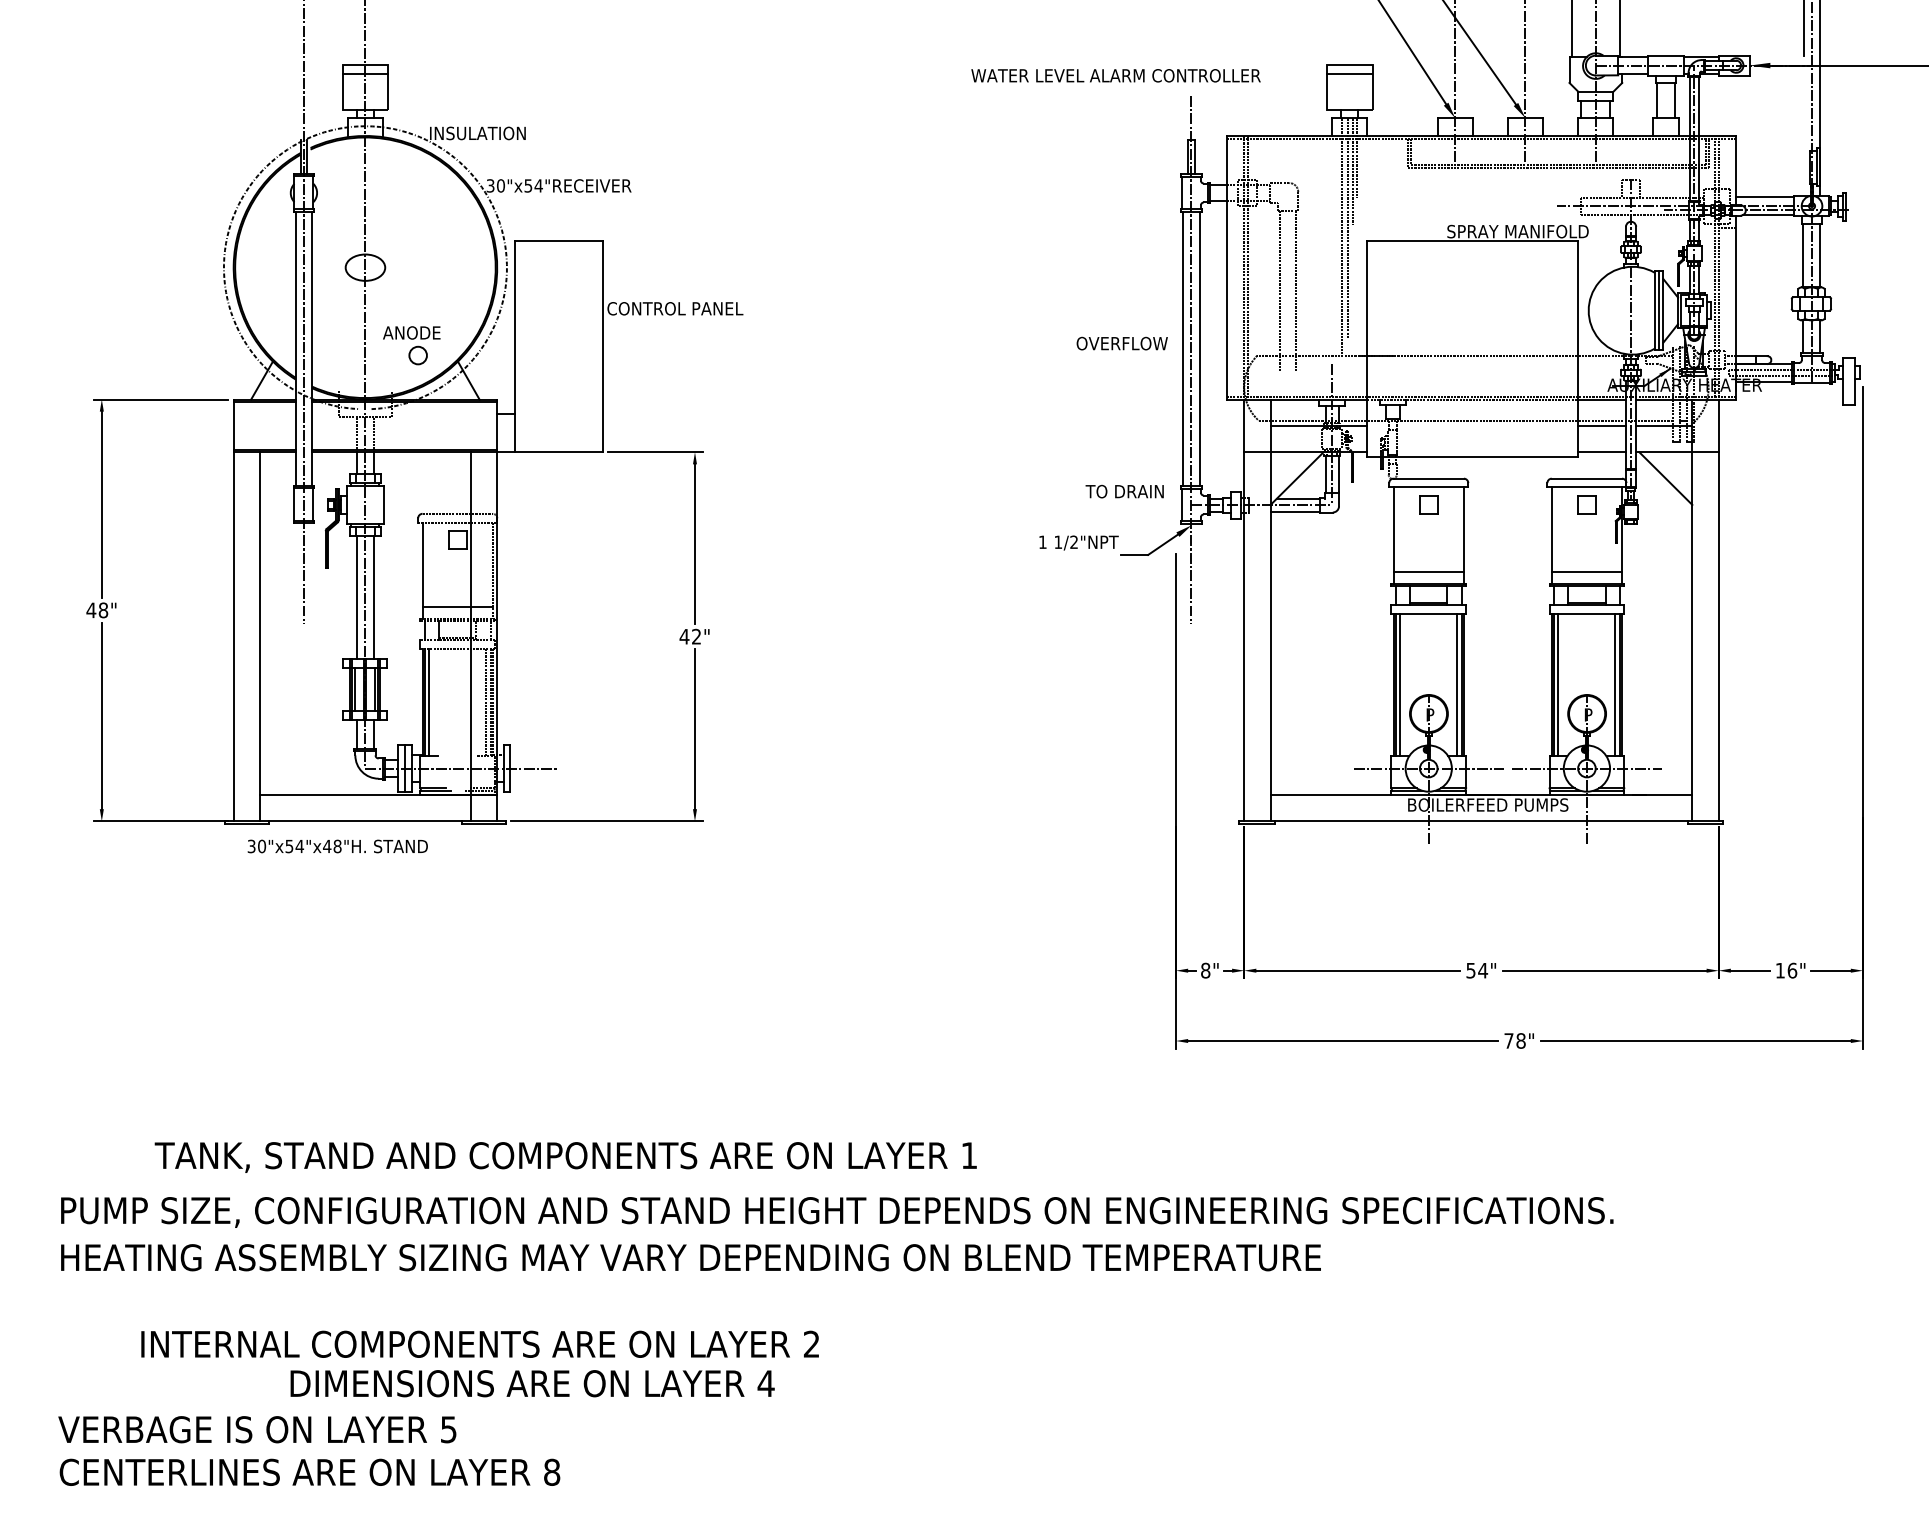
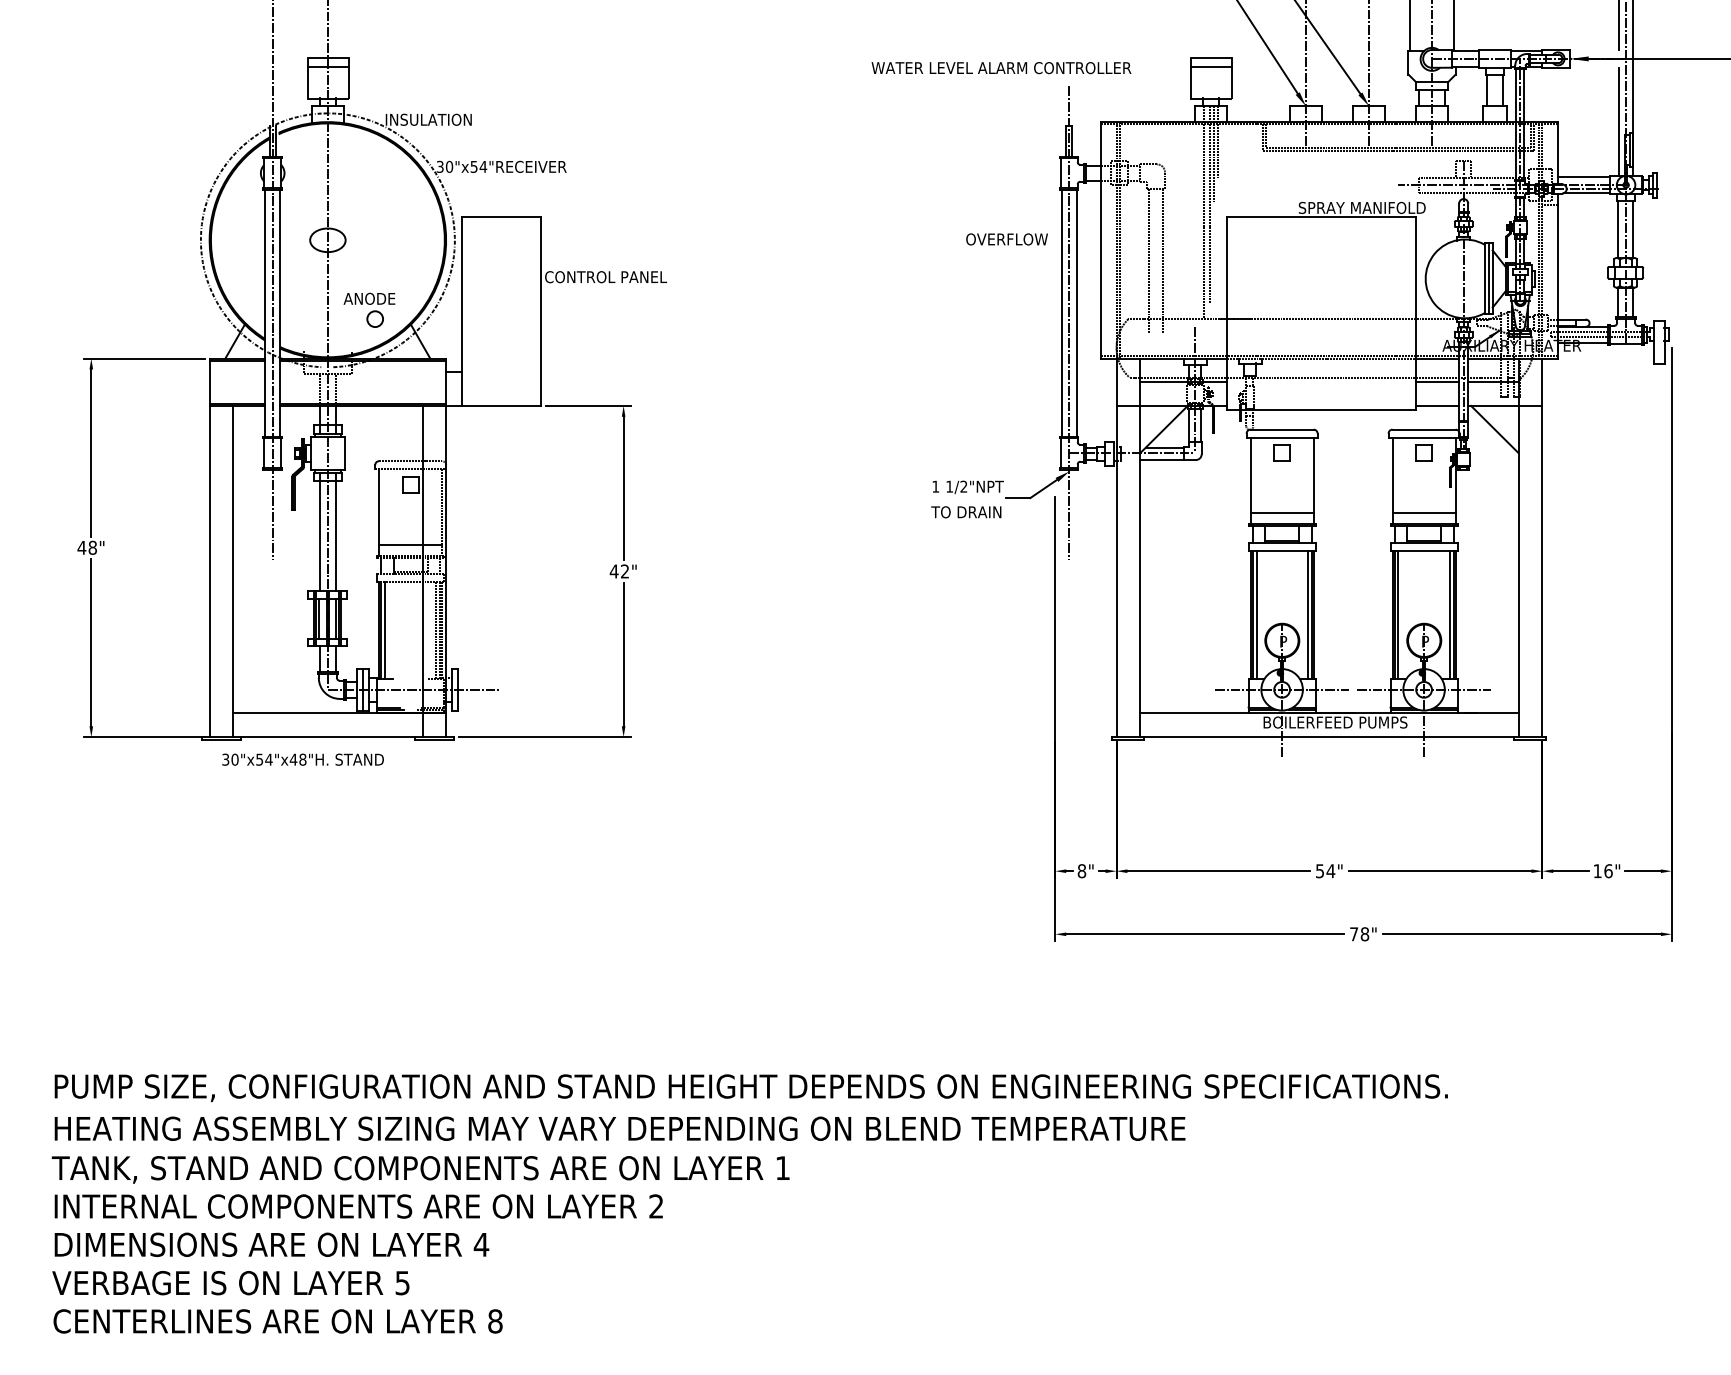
line: (1803, 135) -> (1618, 121), added
text: (1121, 343) -> (1006, 239), moved
text: (1124, 491) -> (966, 512), moved
text: (565, 1157) -> (420, 1169), moved
text: (479, 1344) -> (358, 1206), moved
text: (532, 1383) -> (271, 1244), moved

